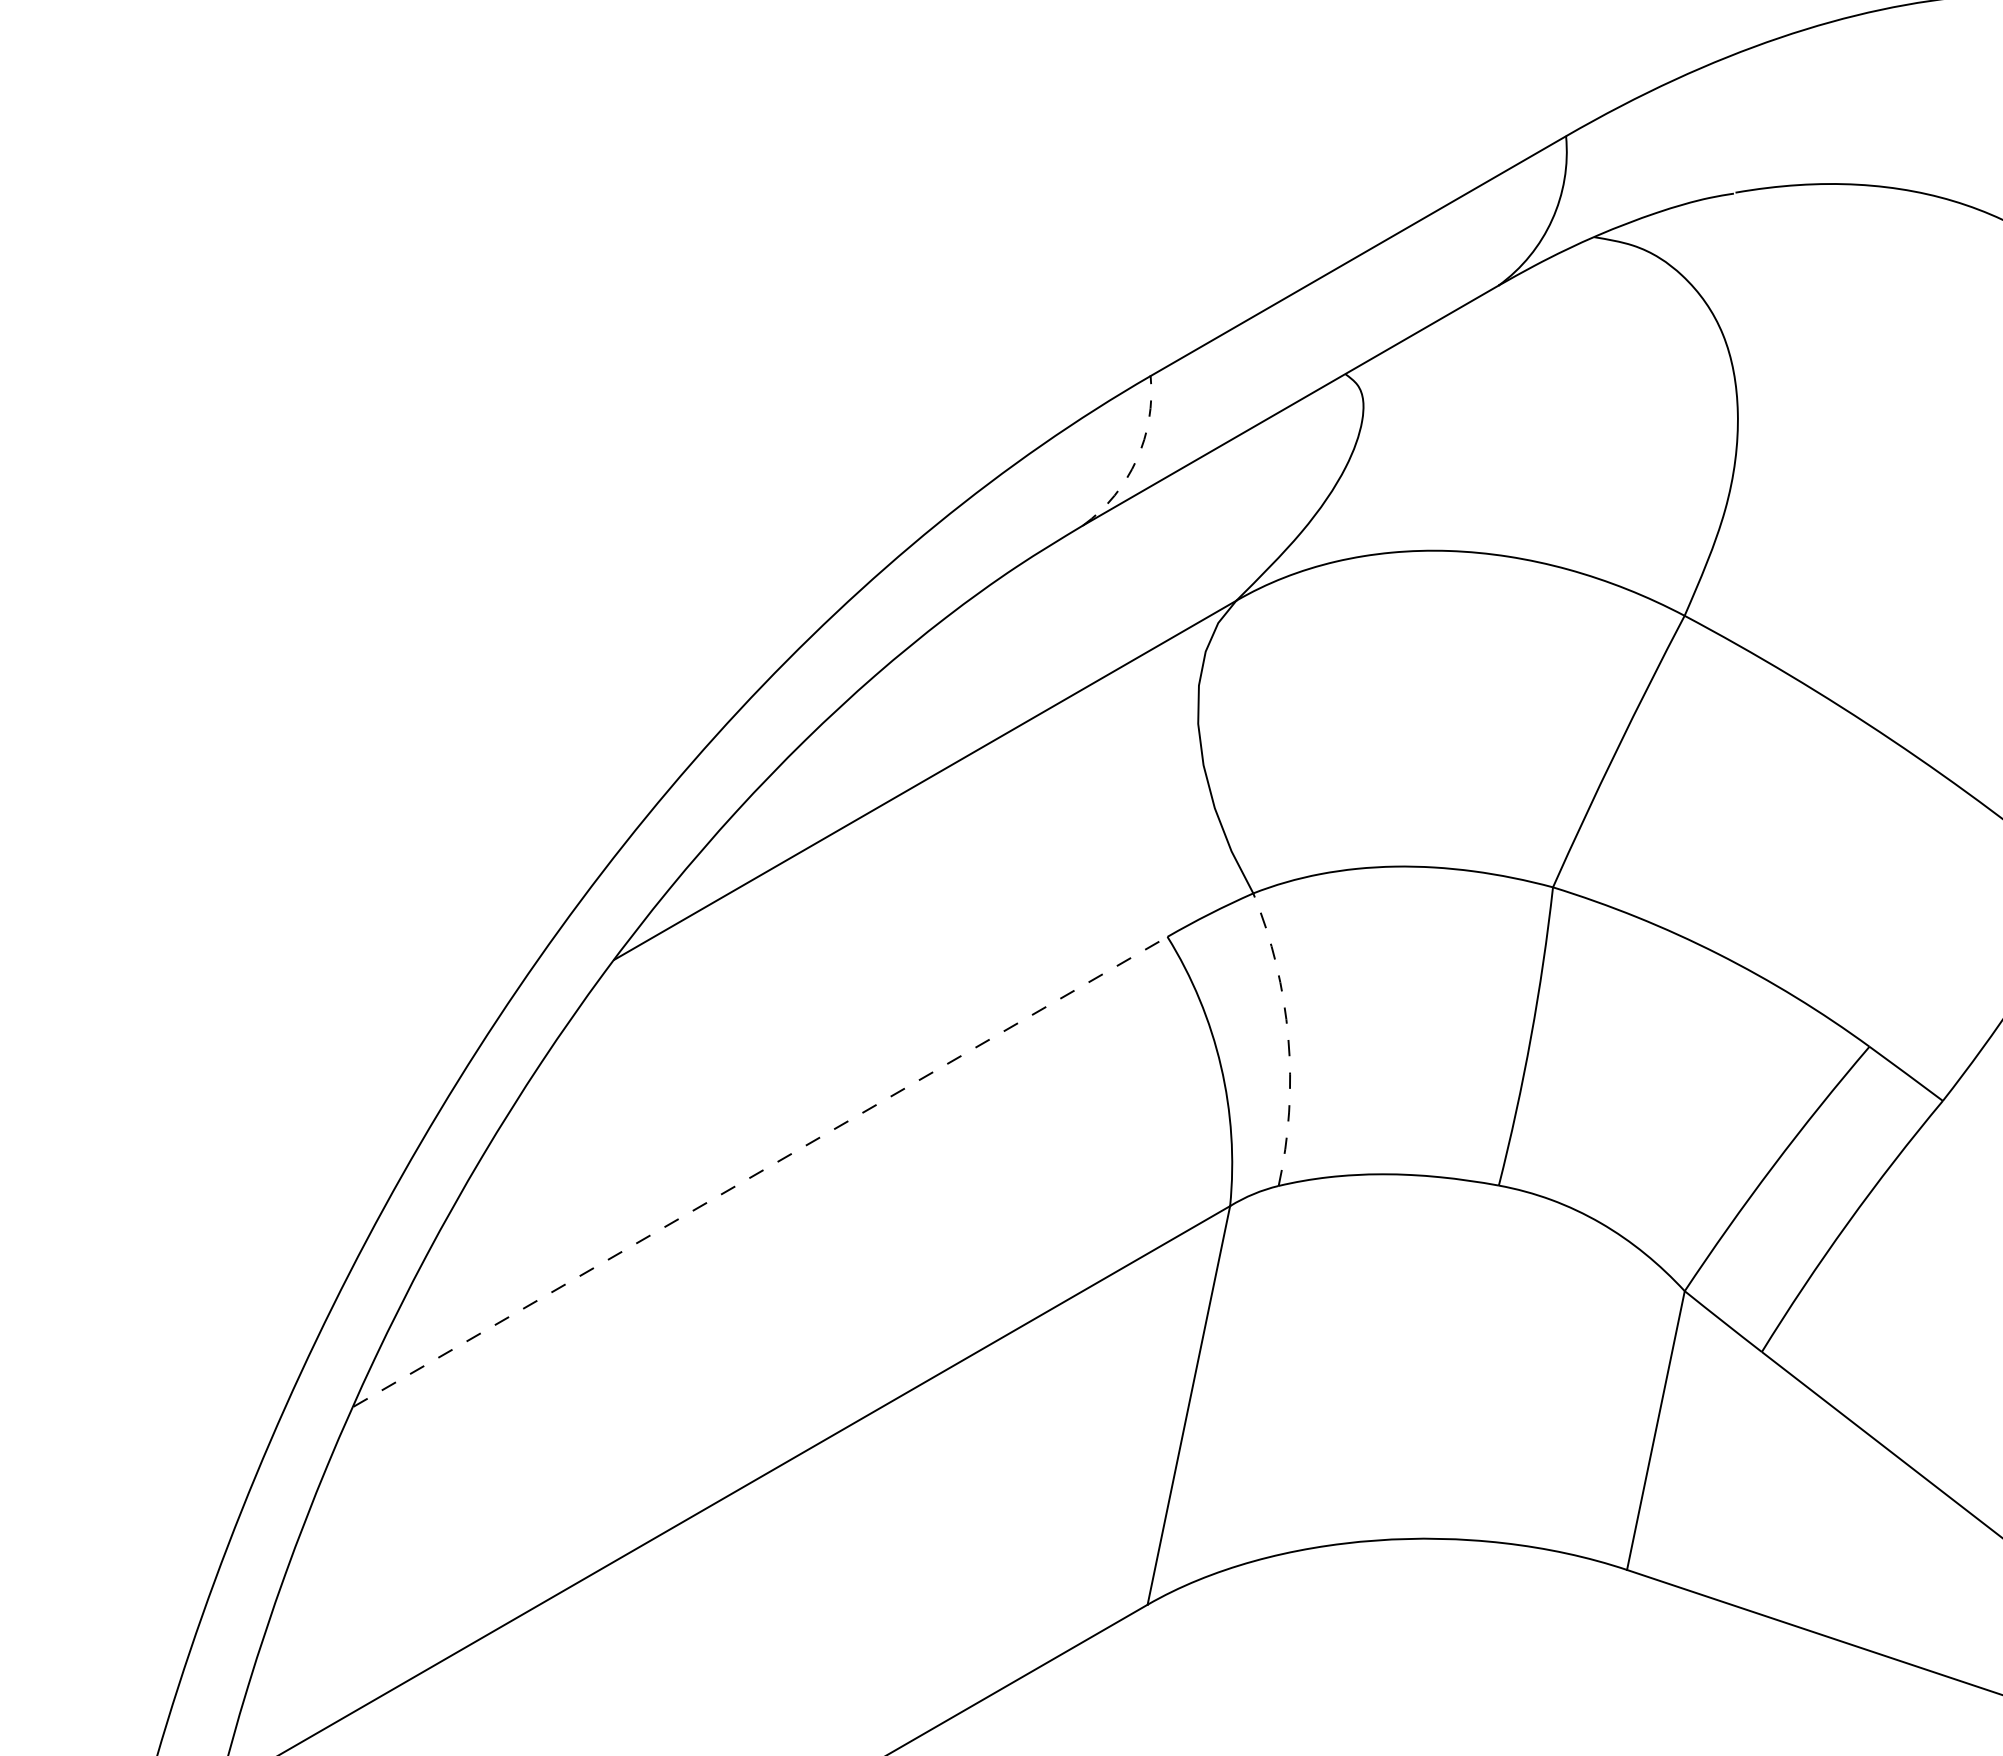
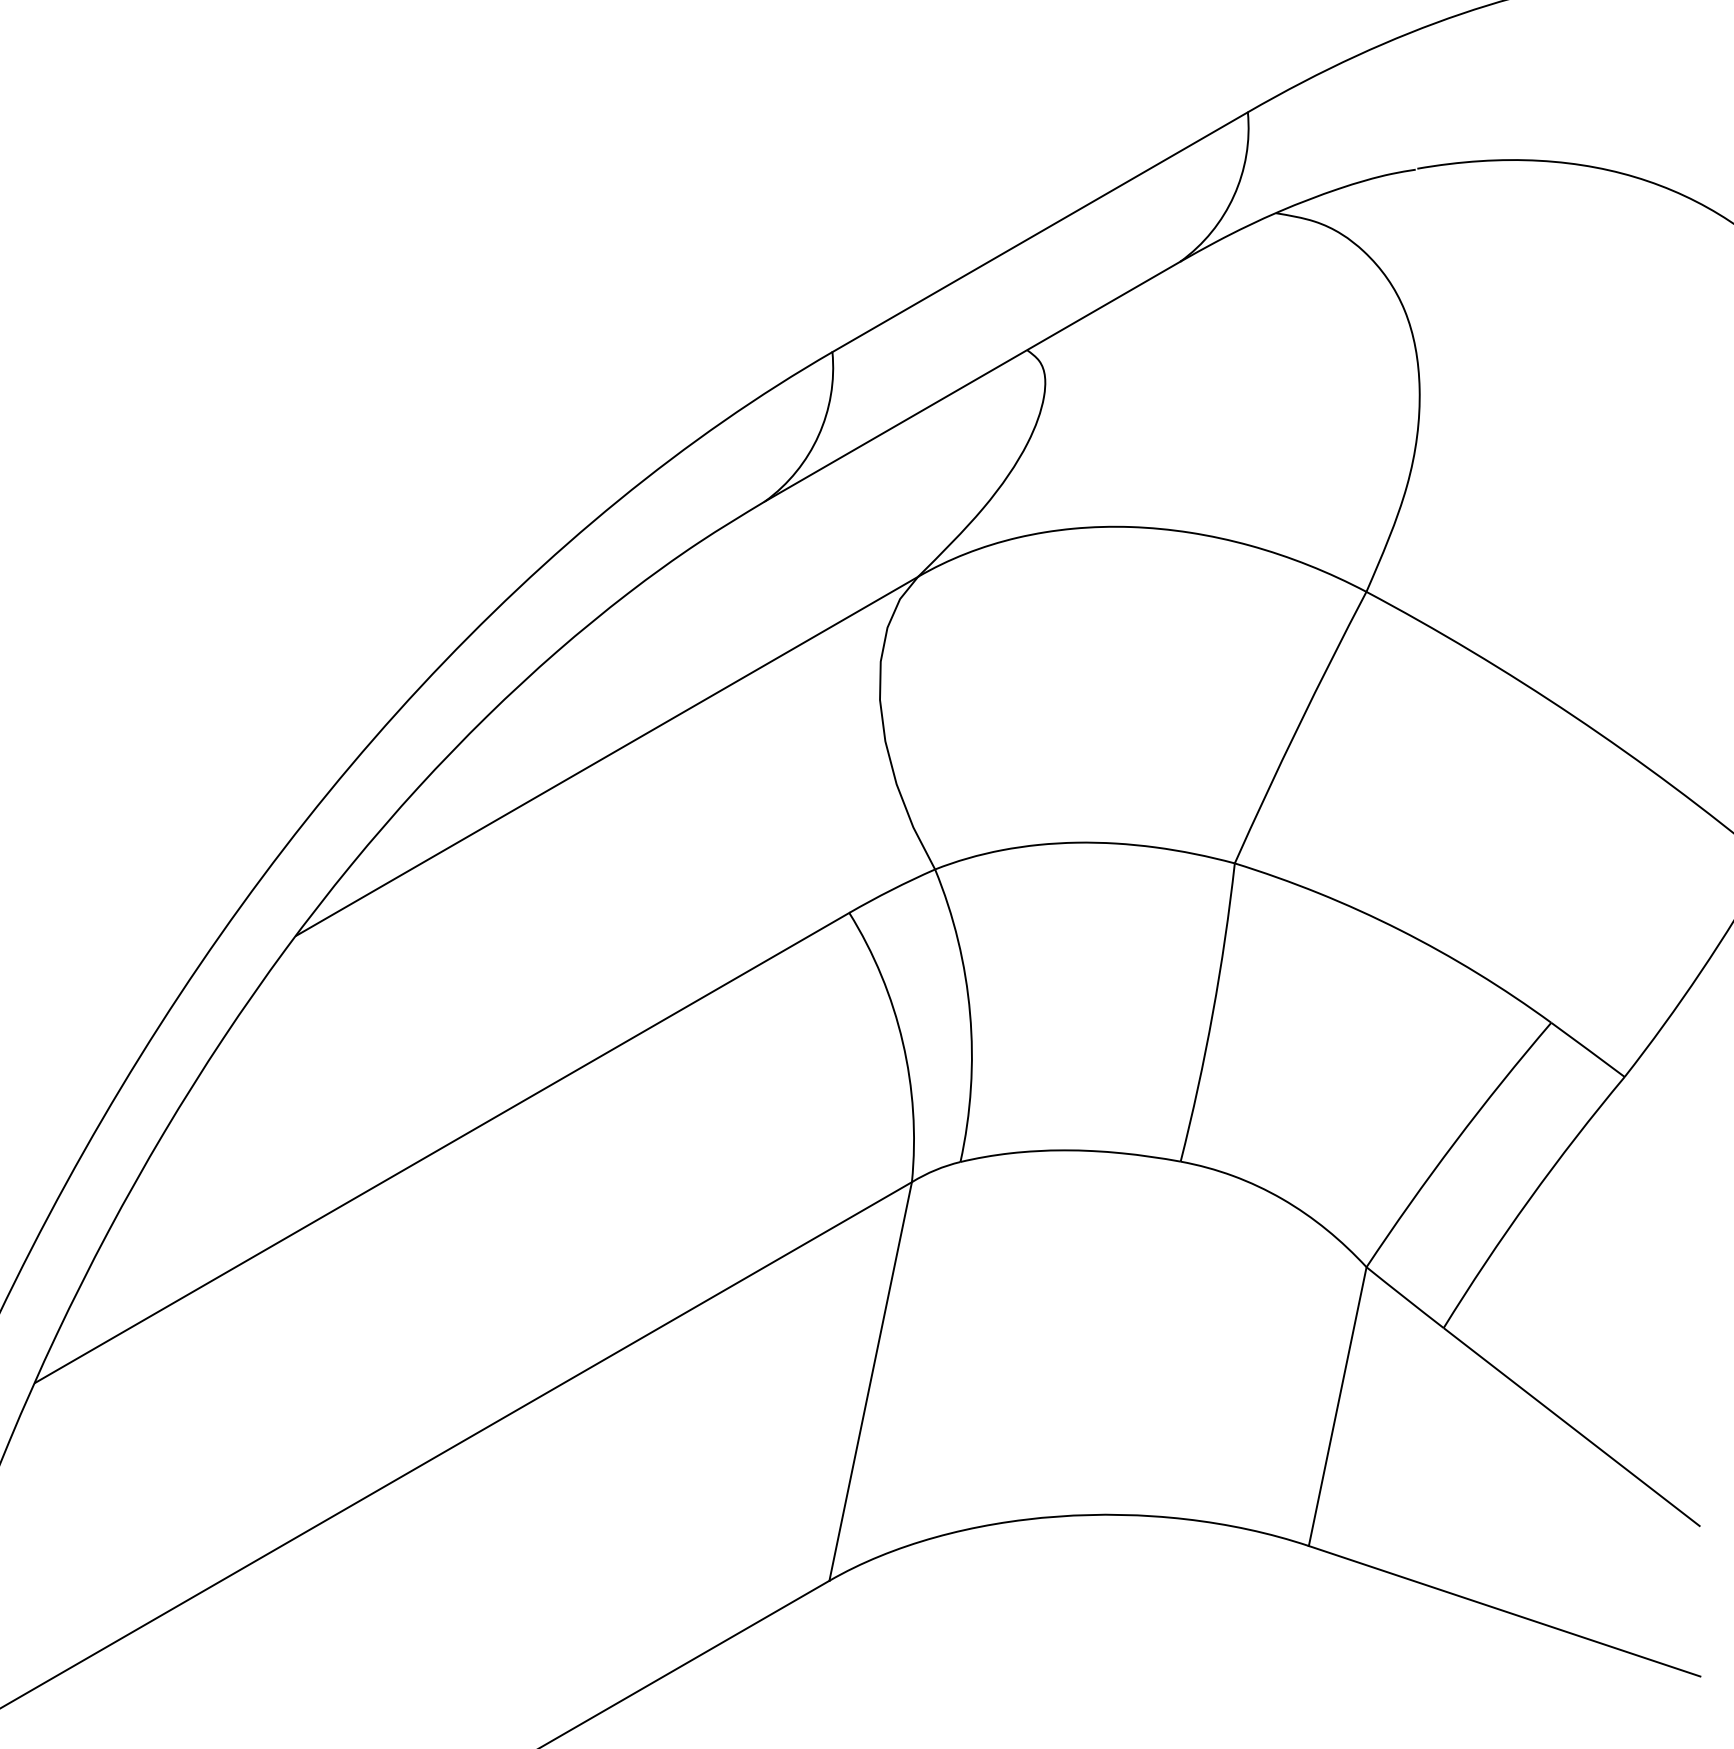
arc: (1136, 459) -> (818, 435), dashed -> solid
arc: (1288, 1037) -> (970, 1013), dashed -> solid
line: (760, 1171) -> (442, 1147), dashed -> solid

